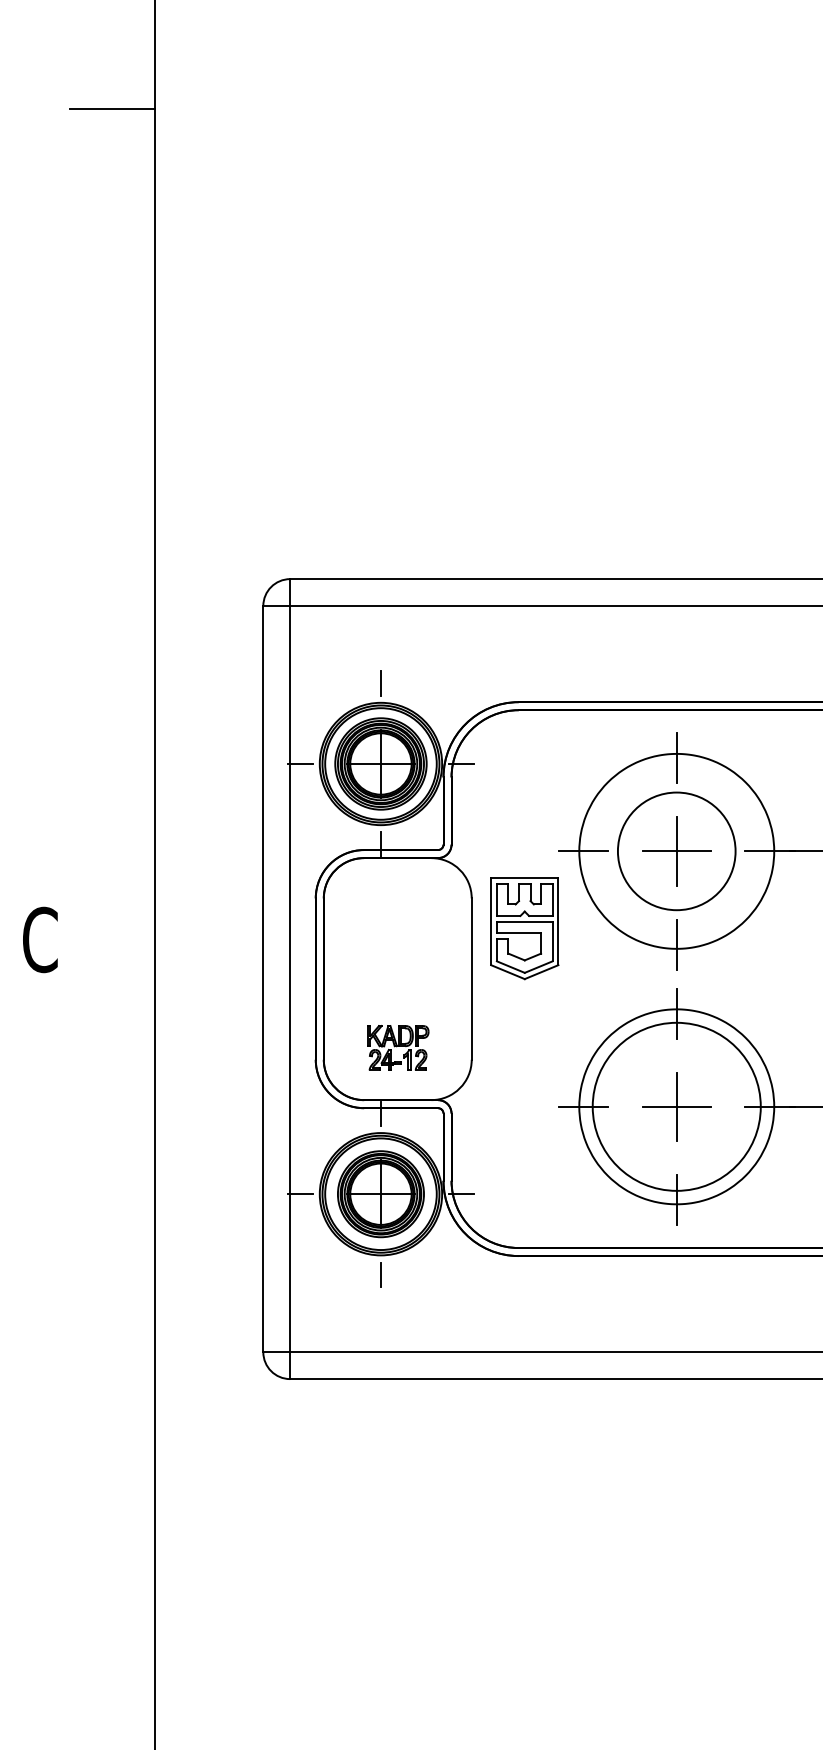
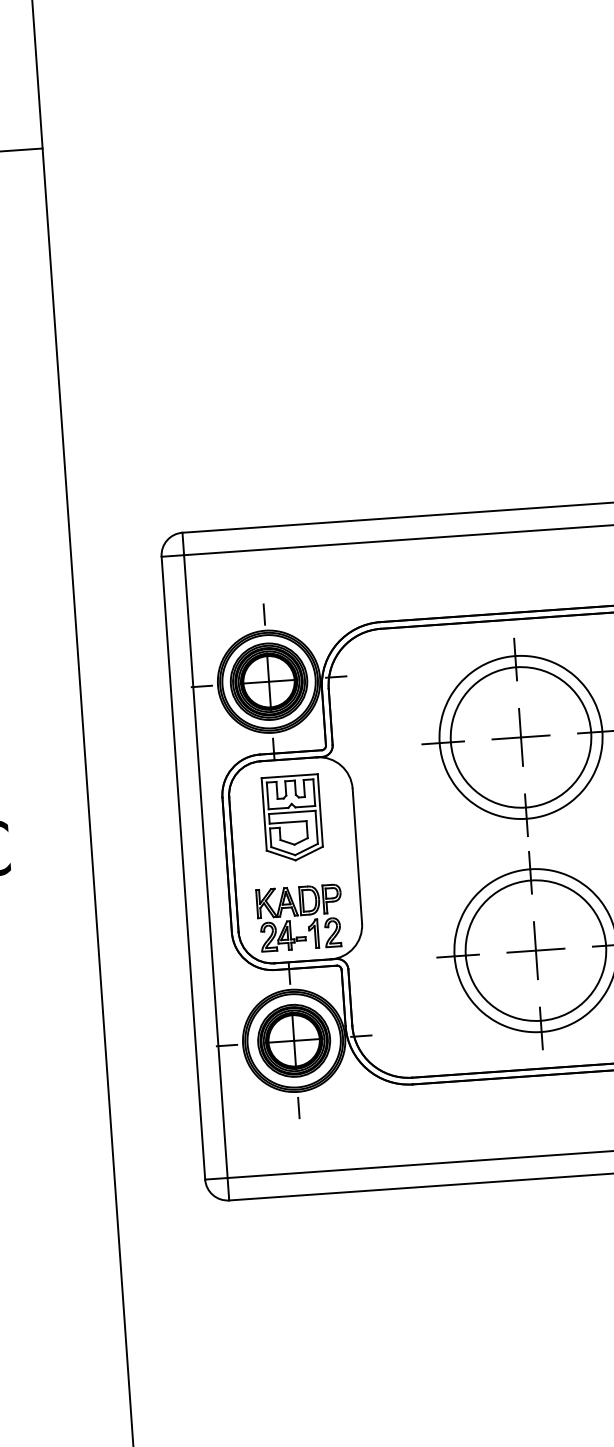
circle: (676, 851) -> (520, 737), size x1.43
part: (524, 928) -> (292, 818), moved
part: (398, 1047) -> (300, 917), size x1.67

